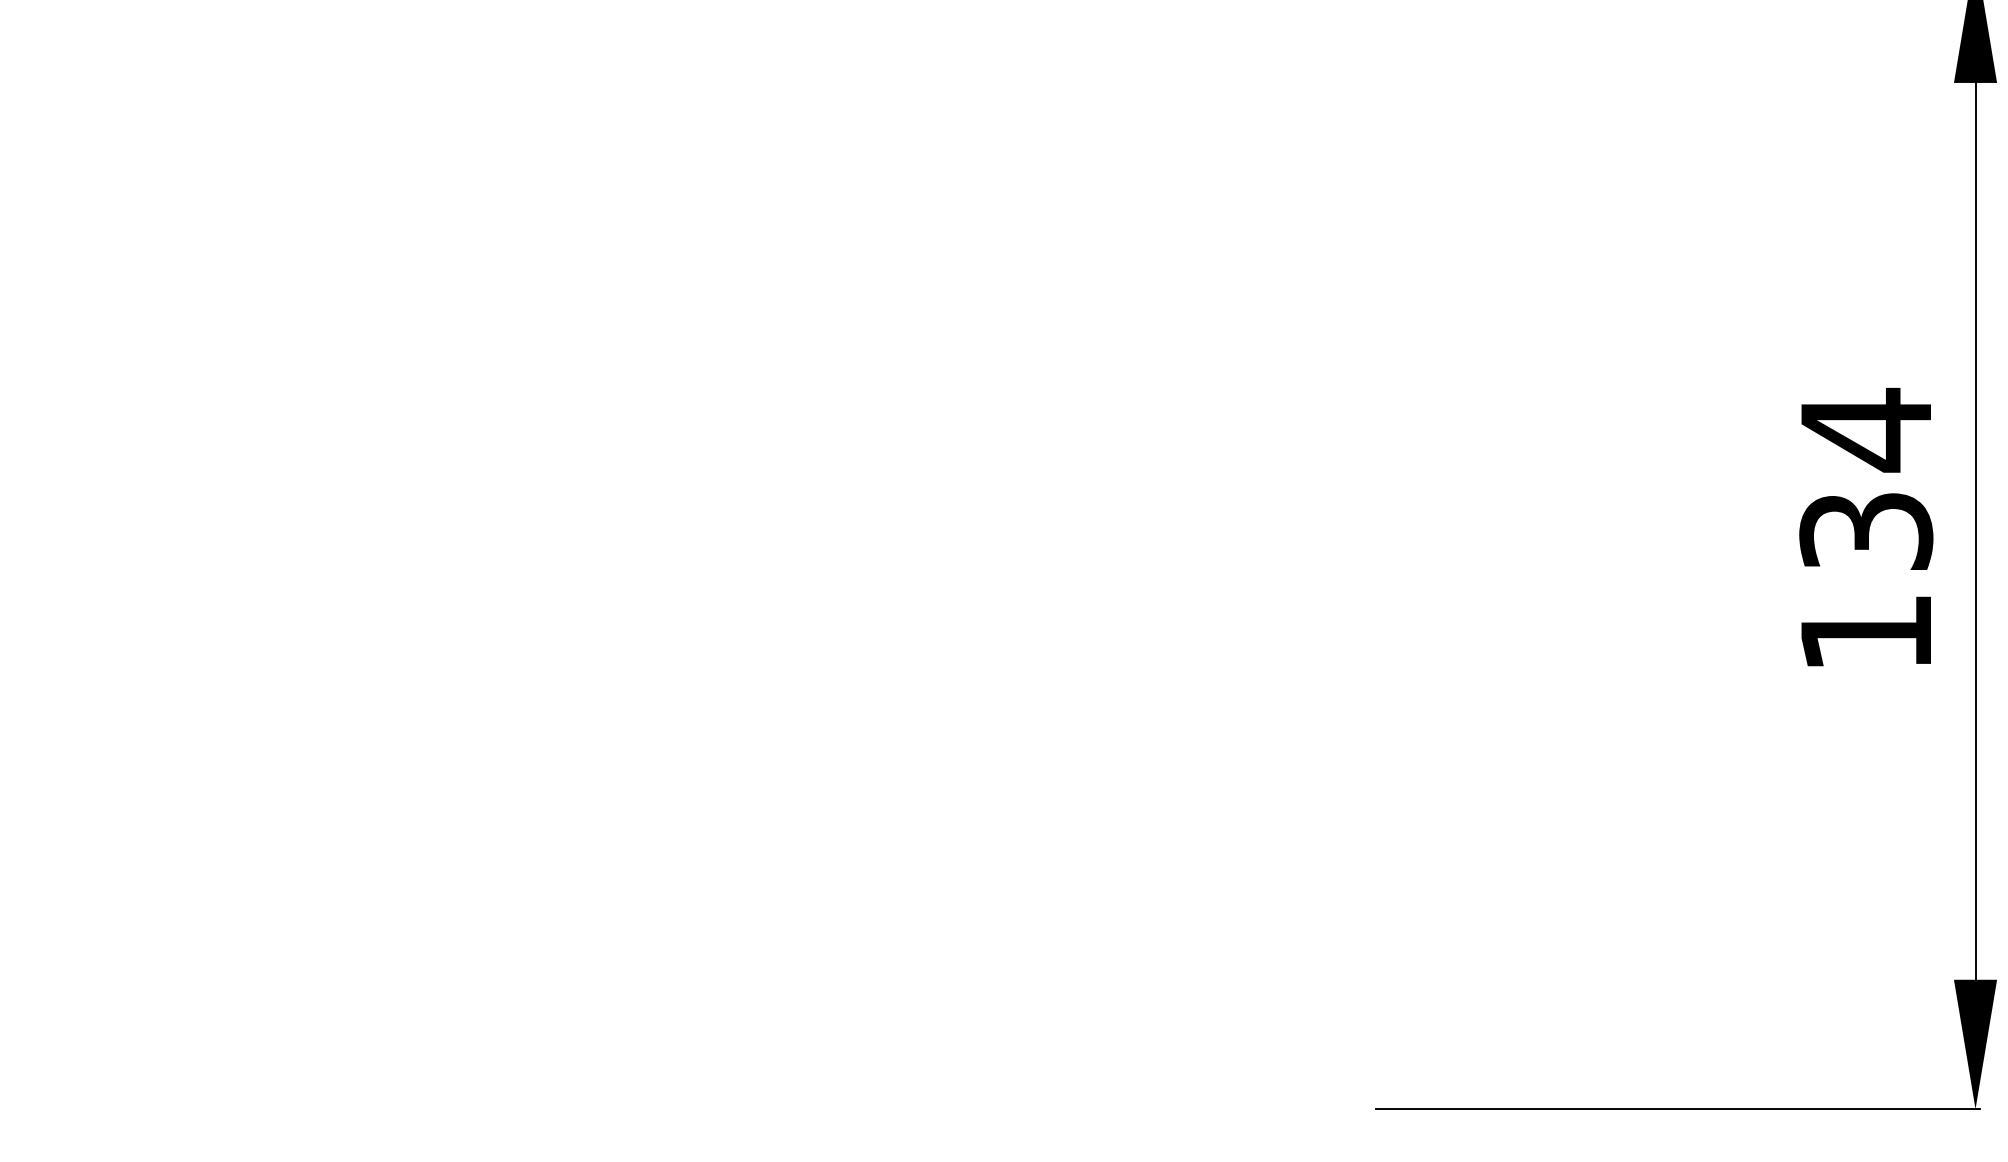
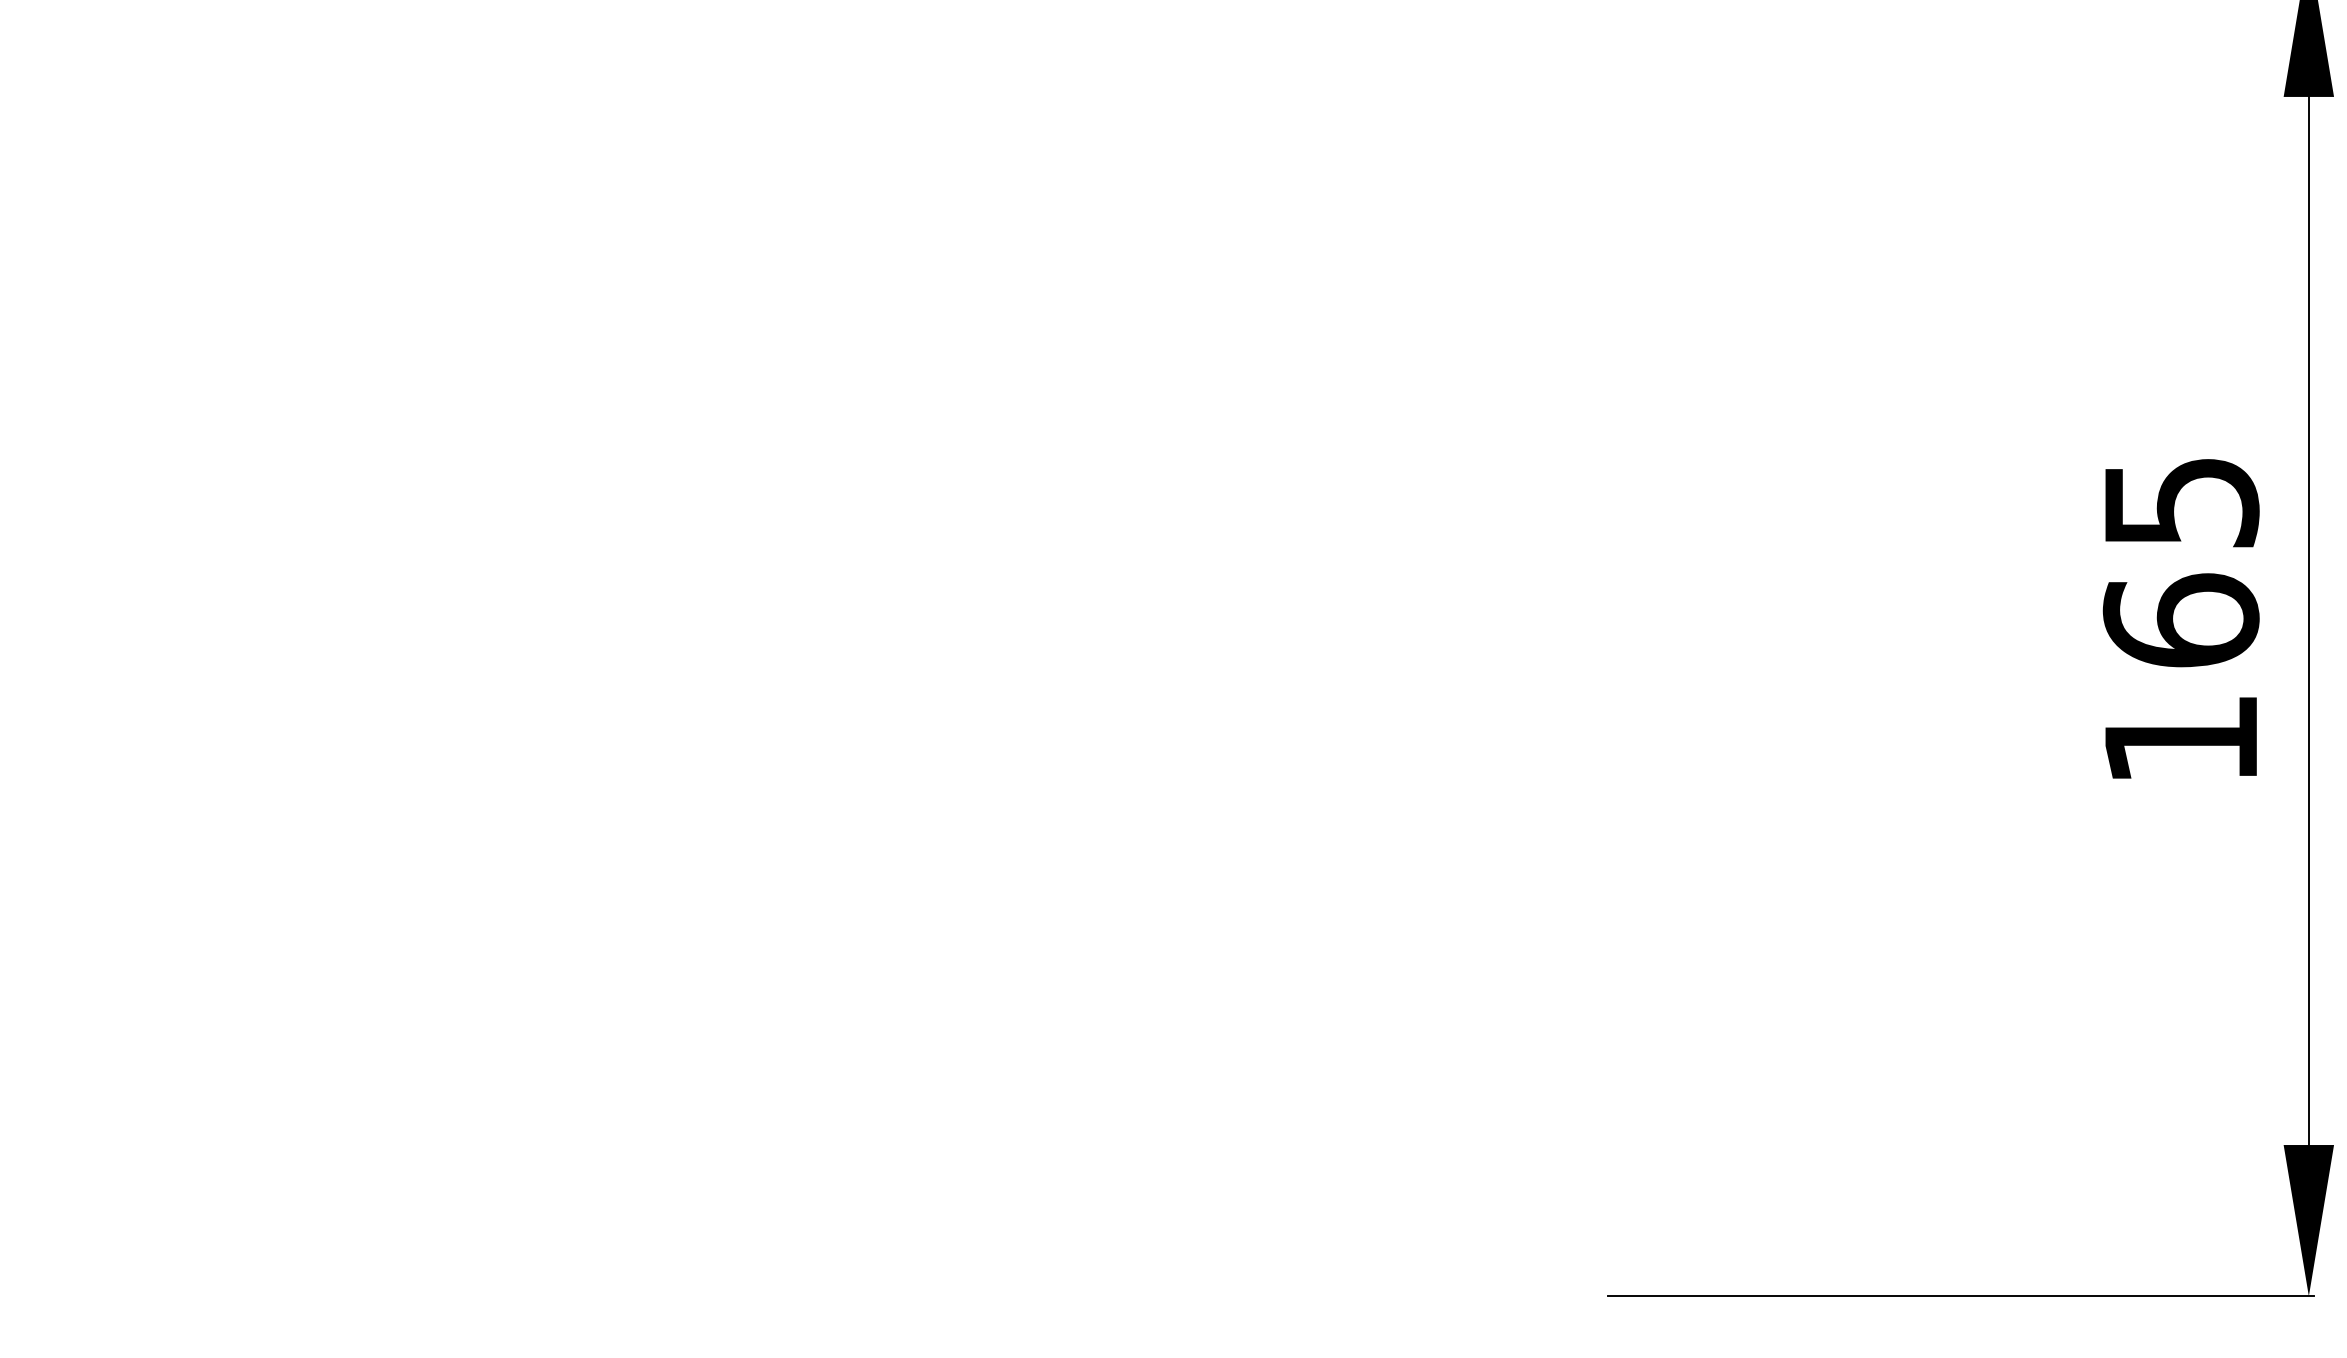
text: (1865, 479) -> (2180, 560), 134 -> 165

